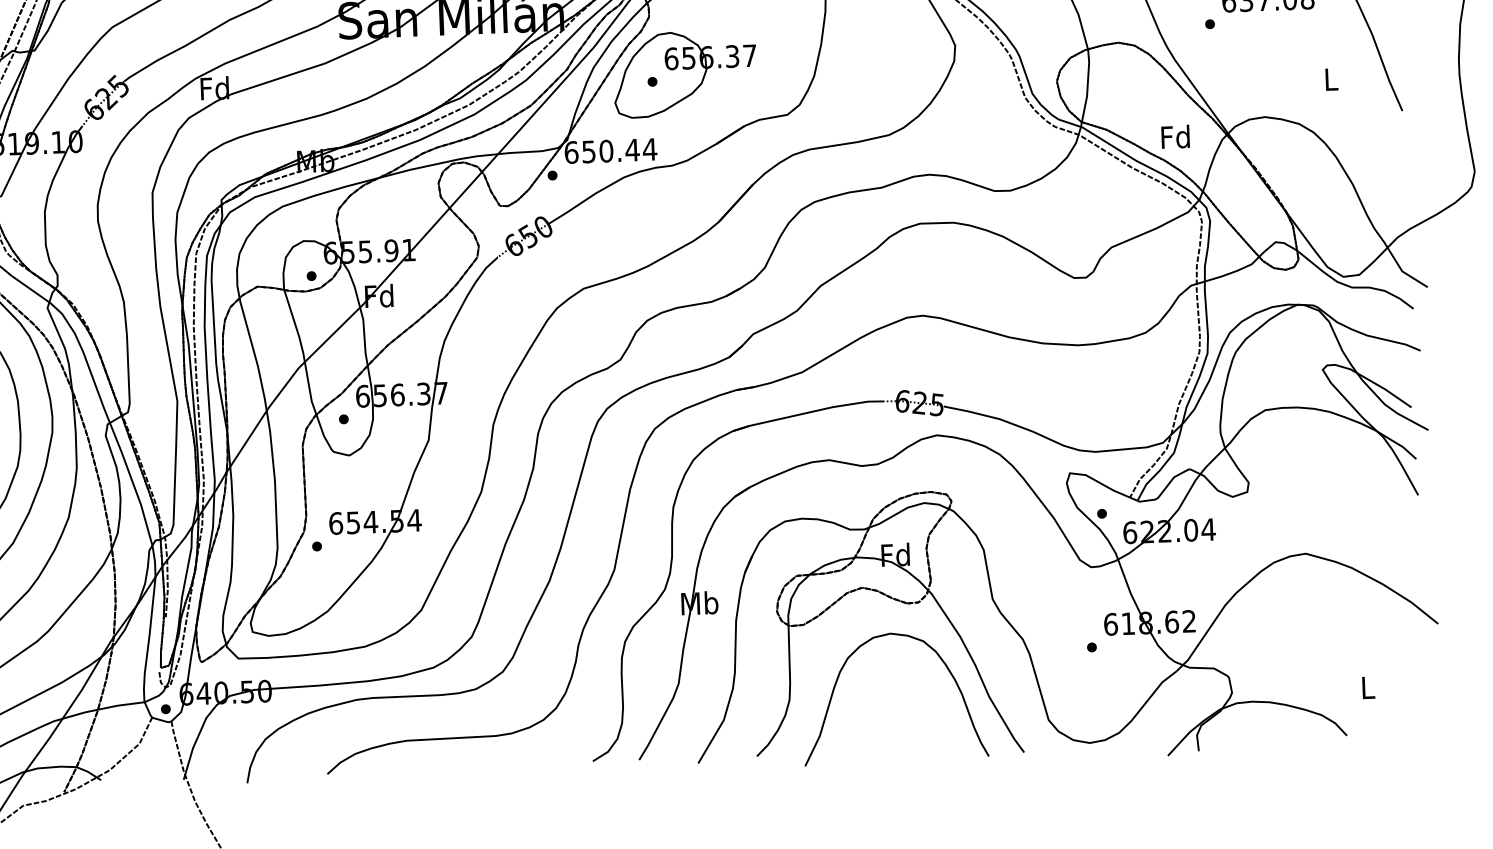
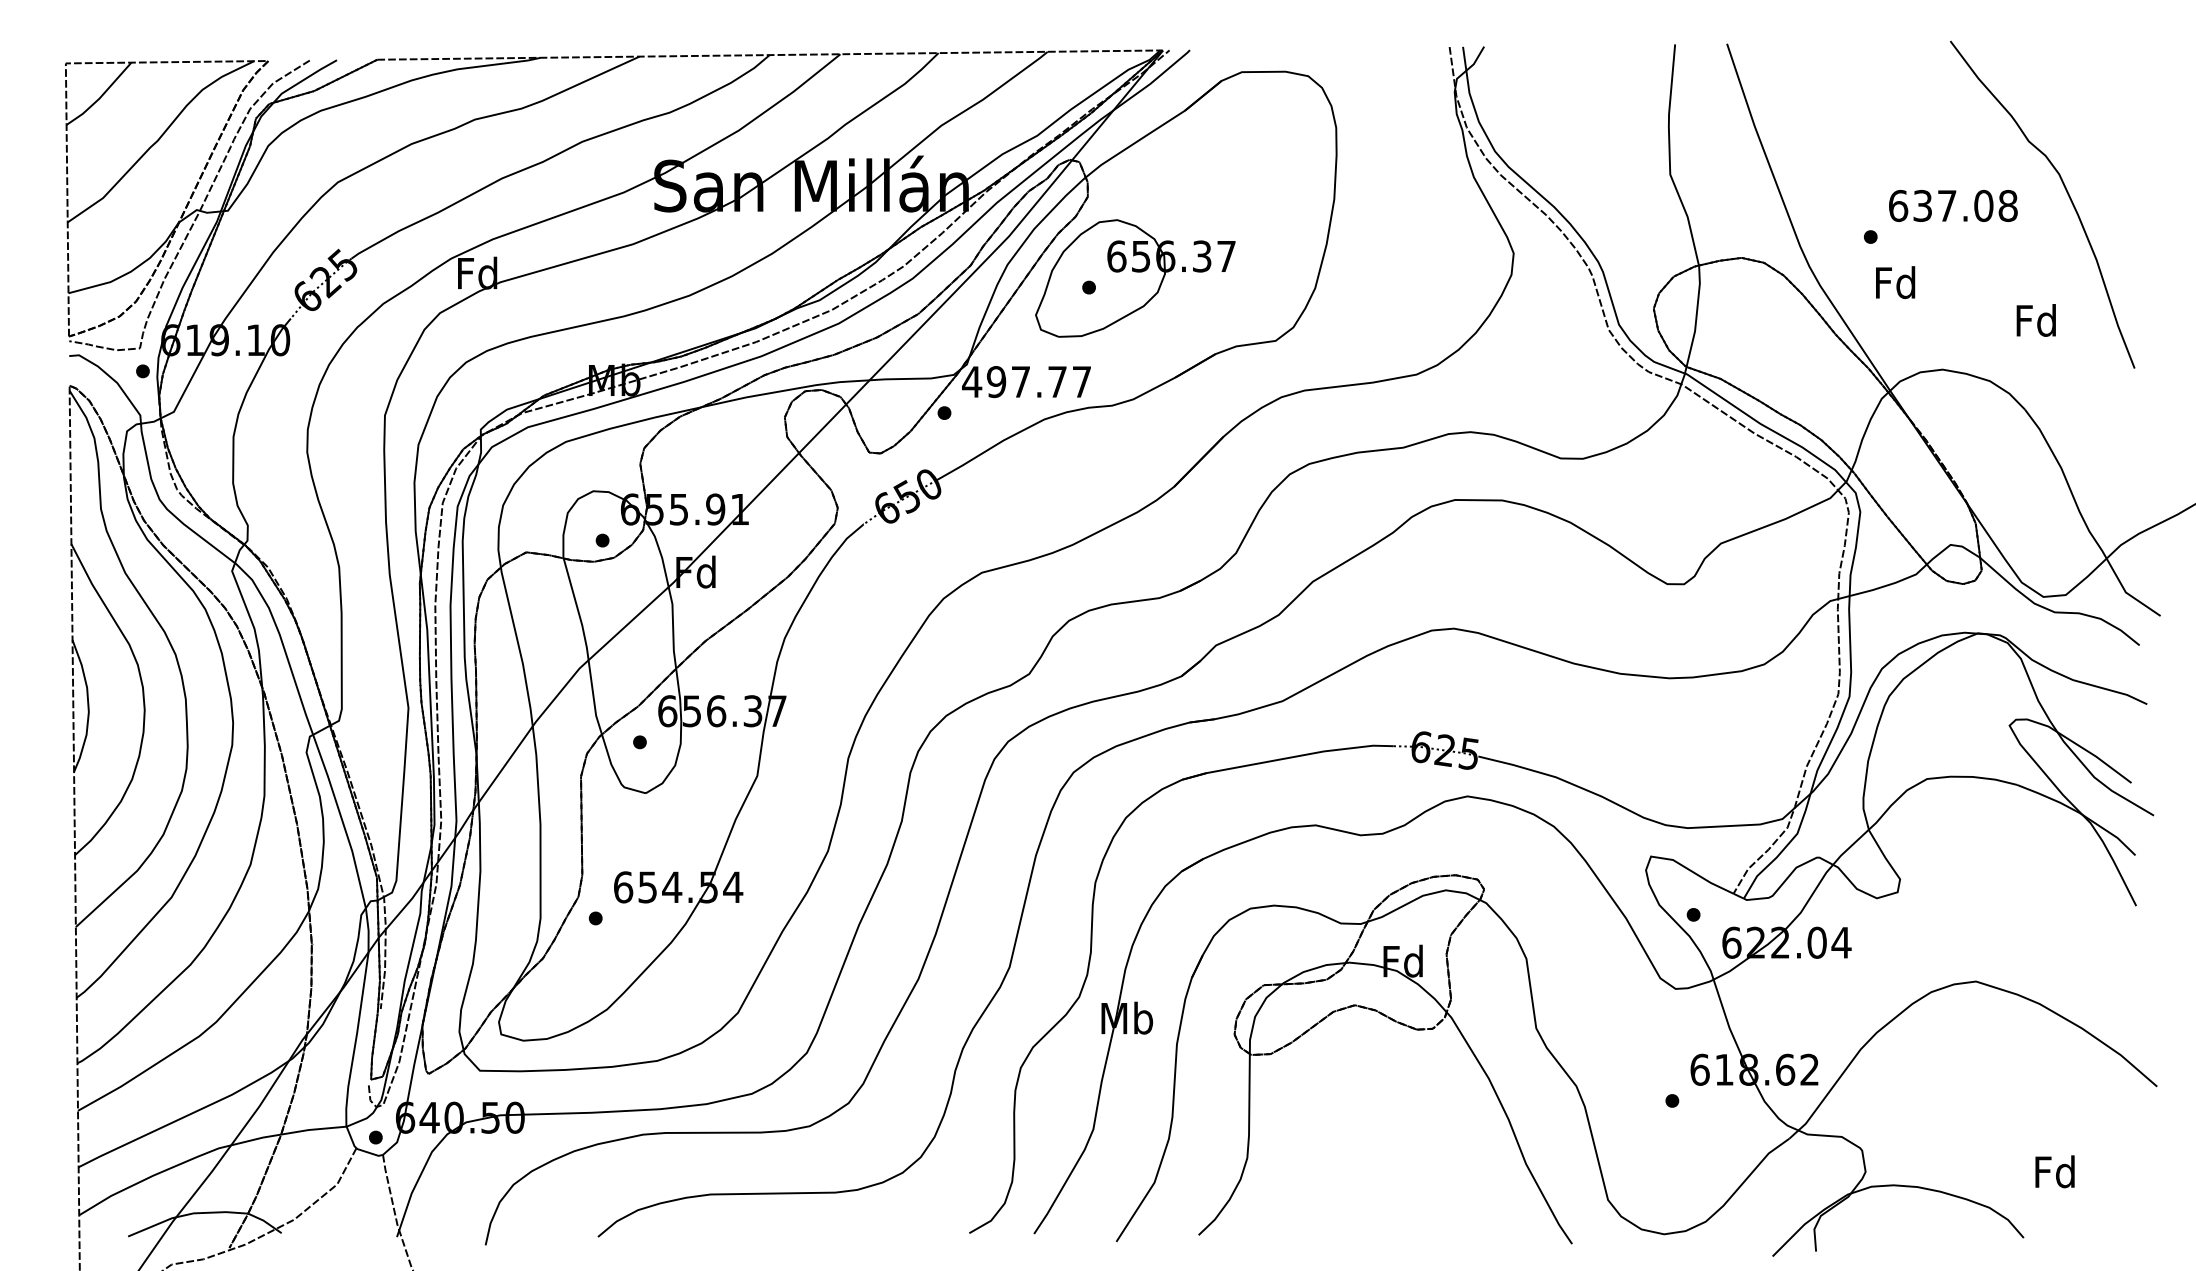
text: (1330, 79) -> (2035, 320), L -> Fd
text: (1175, 136) -> (1895, 282), moved
text: (611, 151) -> (1027, 382), 650.44 -> 497.77
curve: (838, 677) -> (1317, 1129), removed
text: (1367, 687) -> (2054, 1171), L -> Fd

